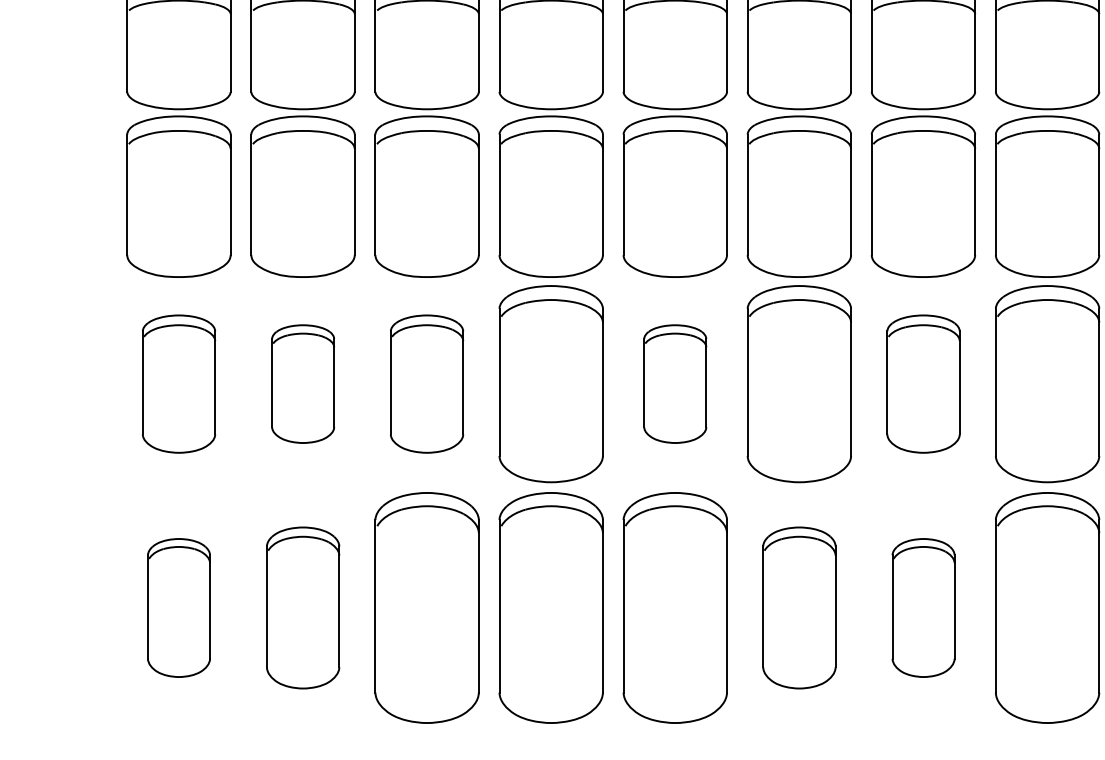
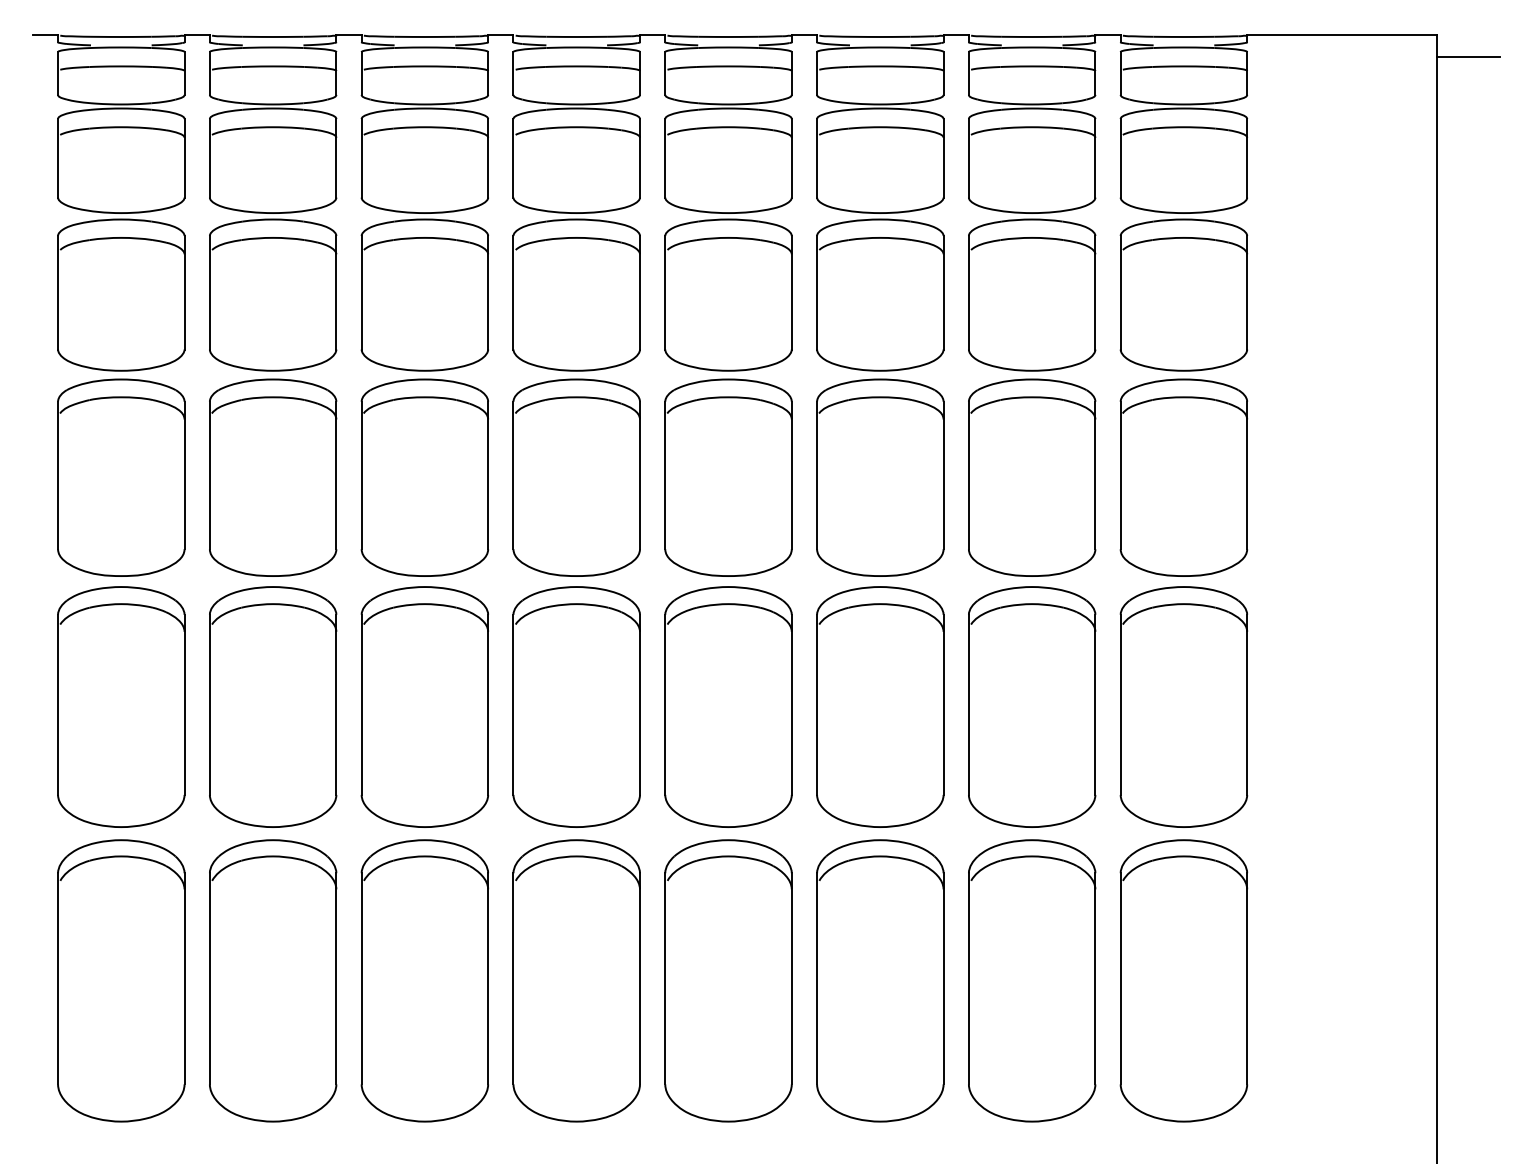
part: (179, 383) -> (121, 706), size x1.43
part: (303, 383) -> (273, 706), size x1.67
part: (426, 383) -> (424, 706), size x1.43
part: (675, 383) -> (728, 706), size x1.67
part: (923, 383) -> (1032, 706), size x1.43
part: (179, 607) -> (121, 980), size x1.67
part: (303, 607) -> (273, 980), size x1.43
part: (799, 607) -> (880, 980), size x1.43
part: (923, 607) -> (1032, 980), size x1.67

